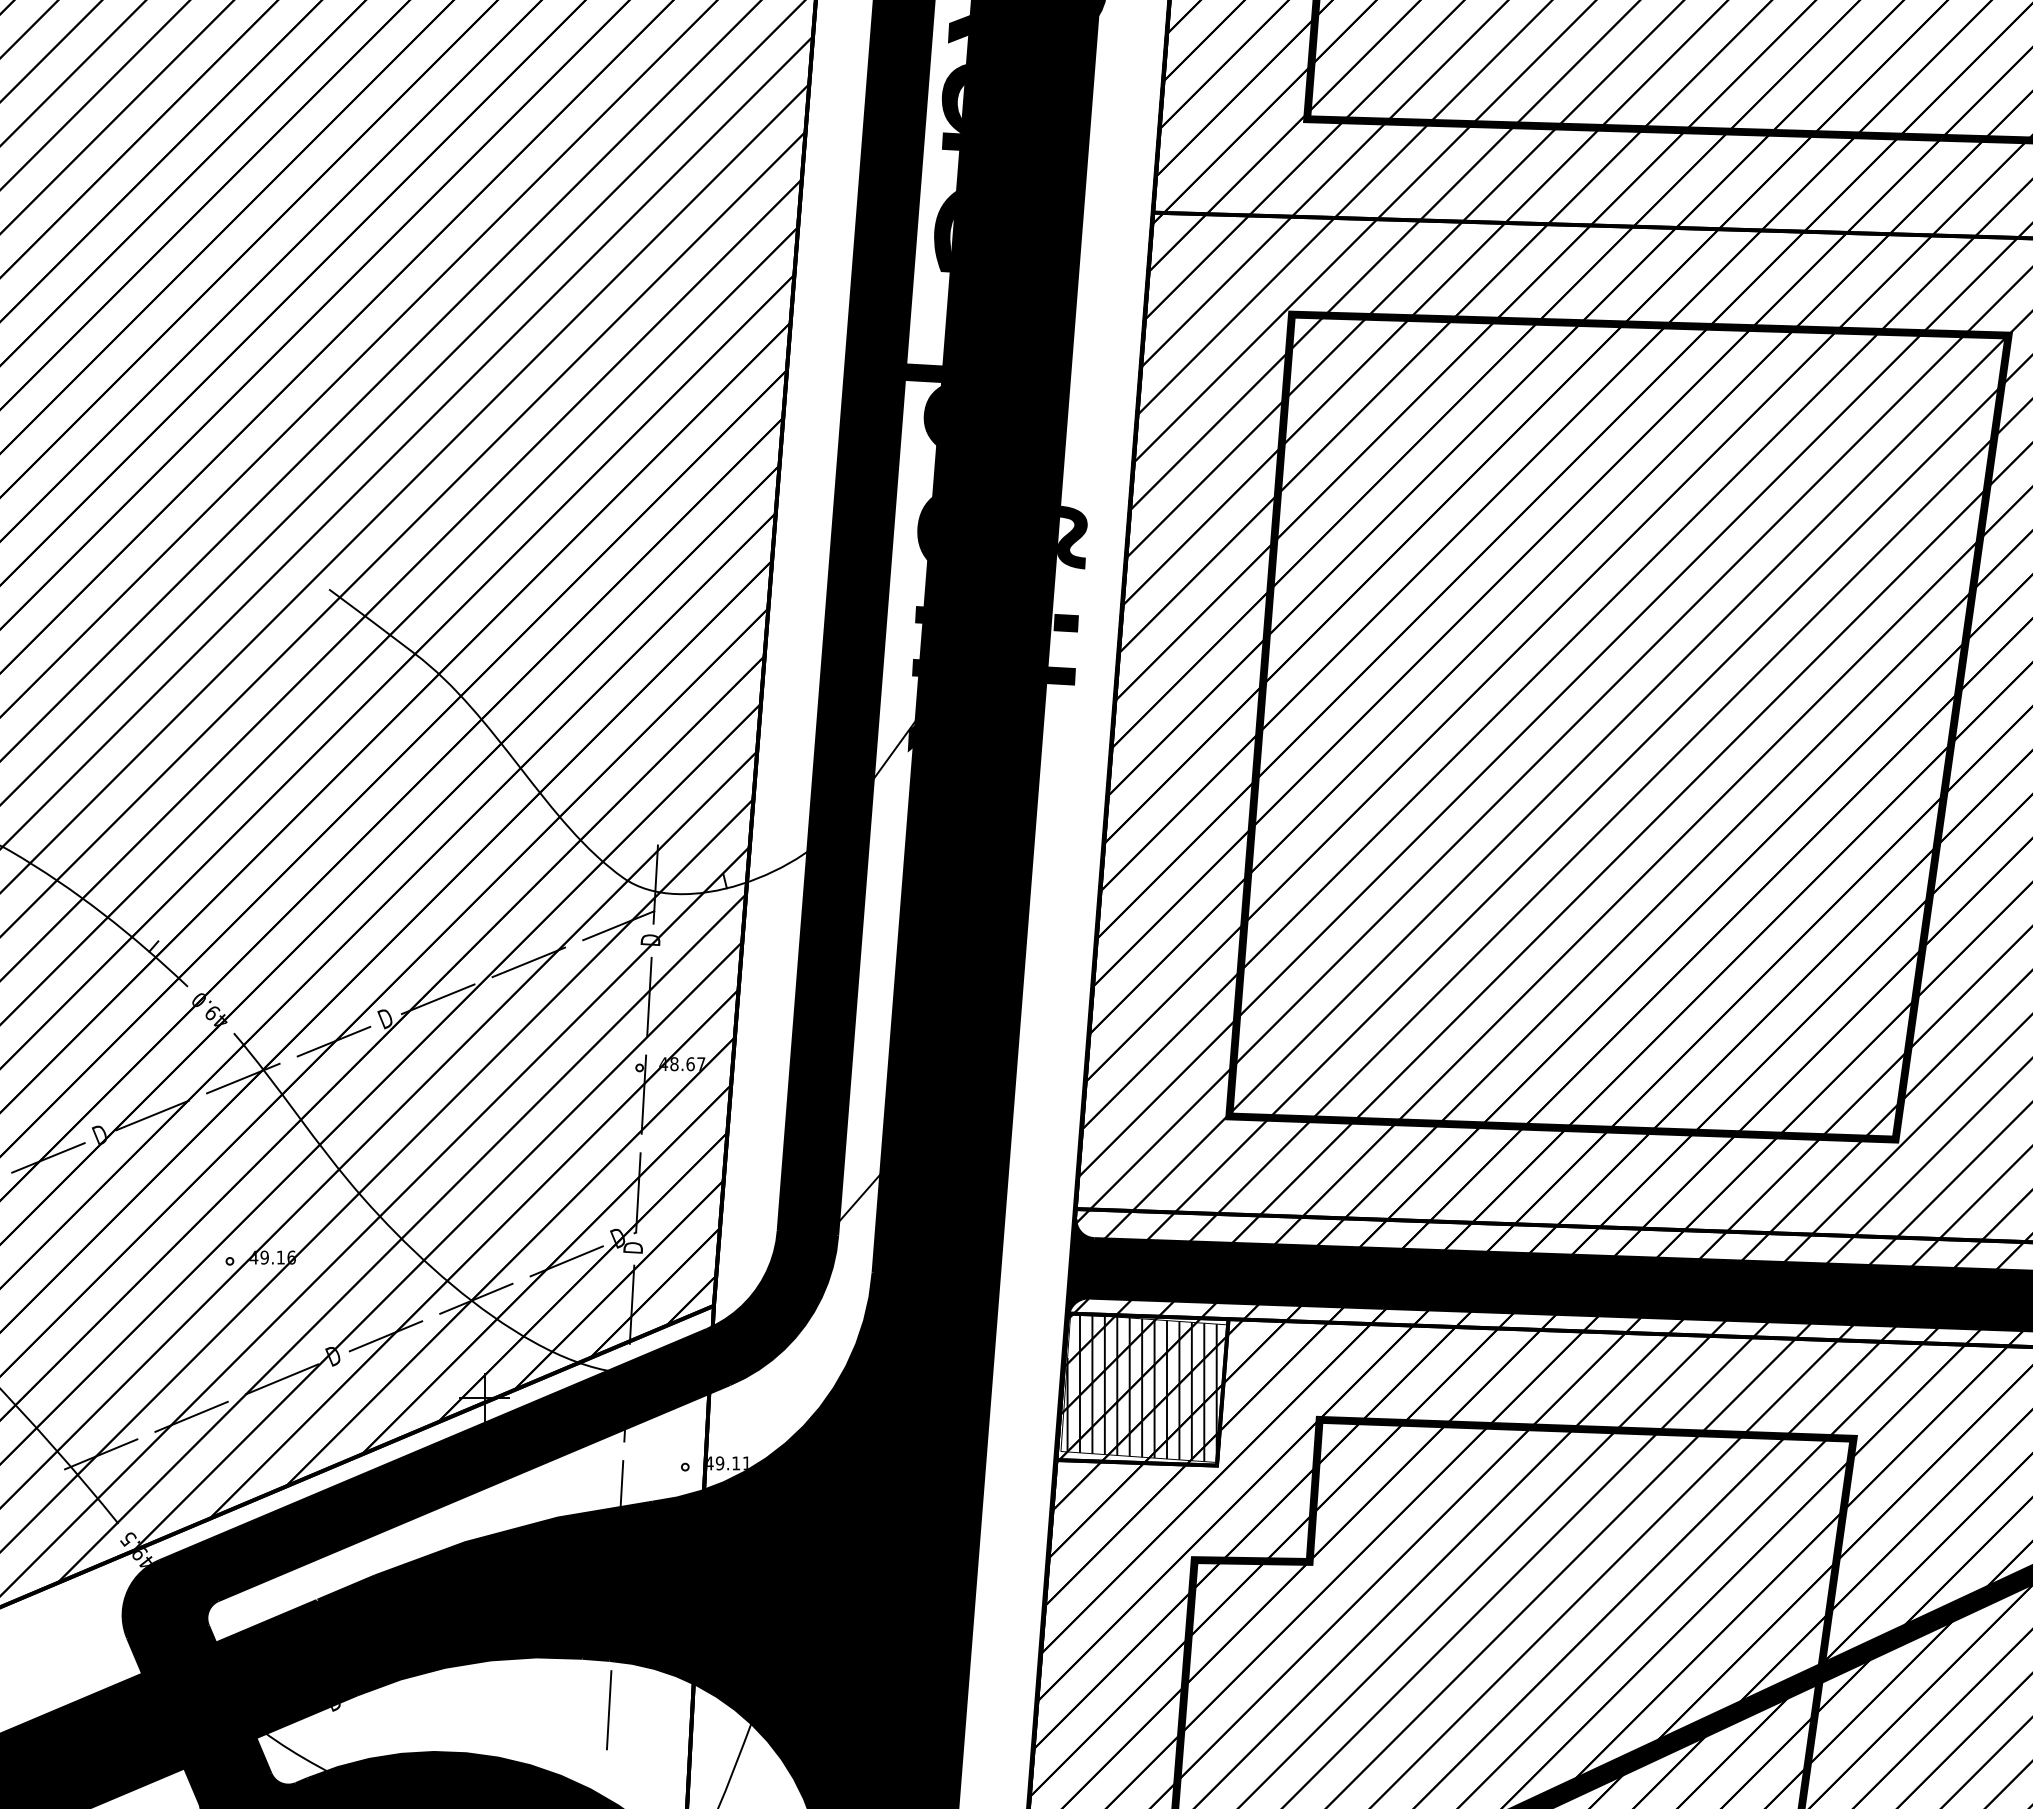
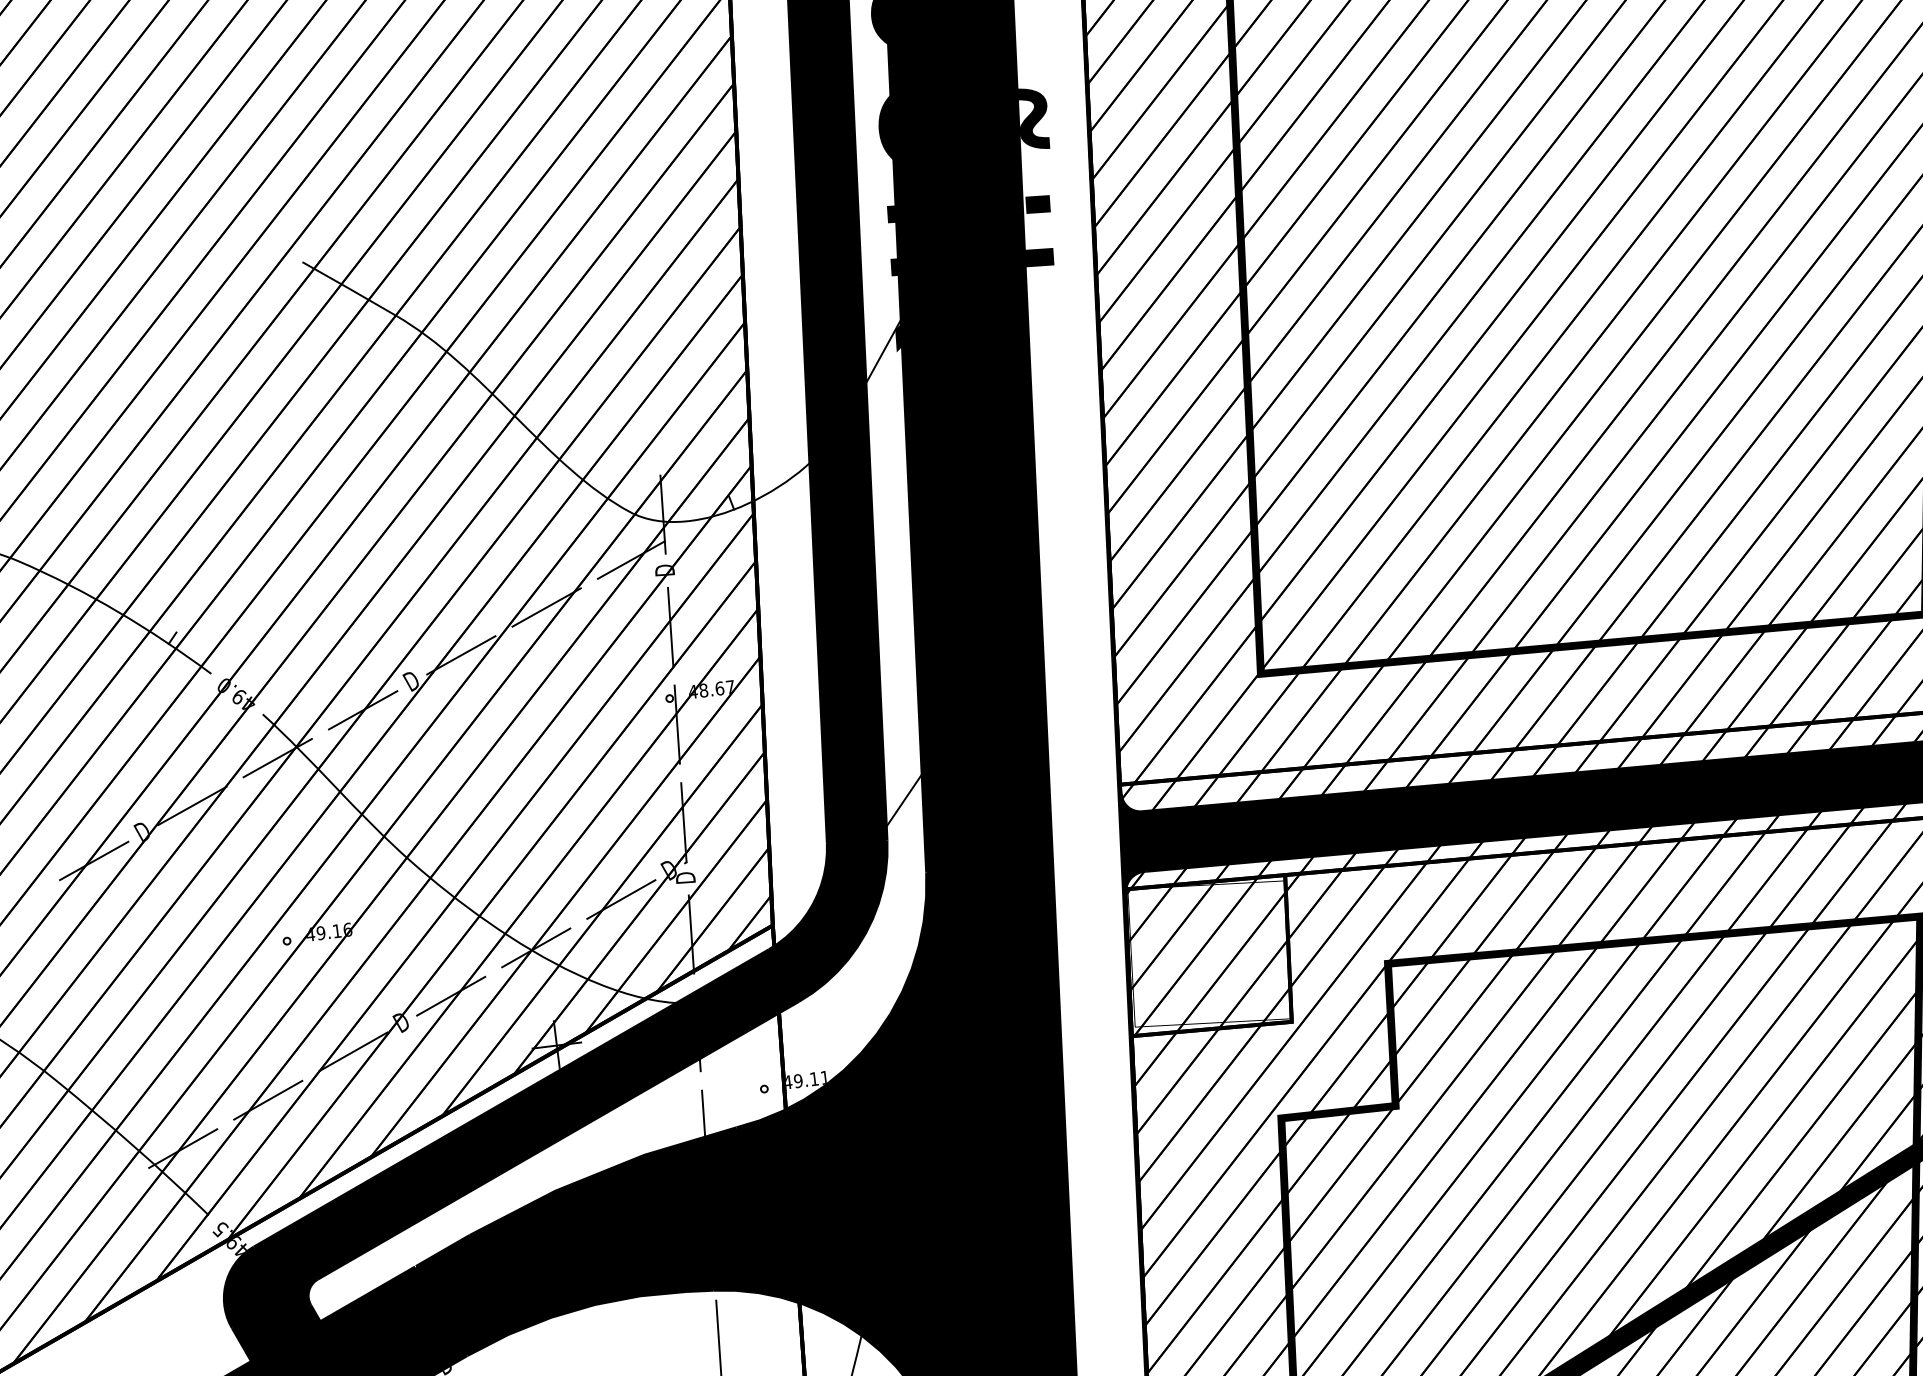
hatch: (1141, 1388) -> (1207, 954), removed

